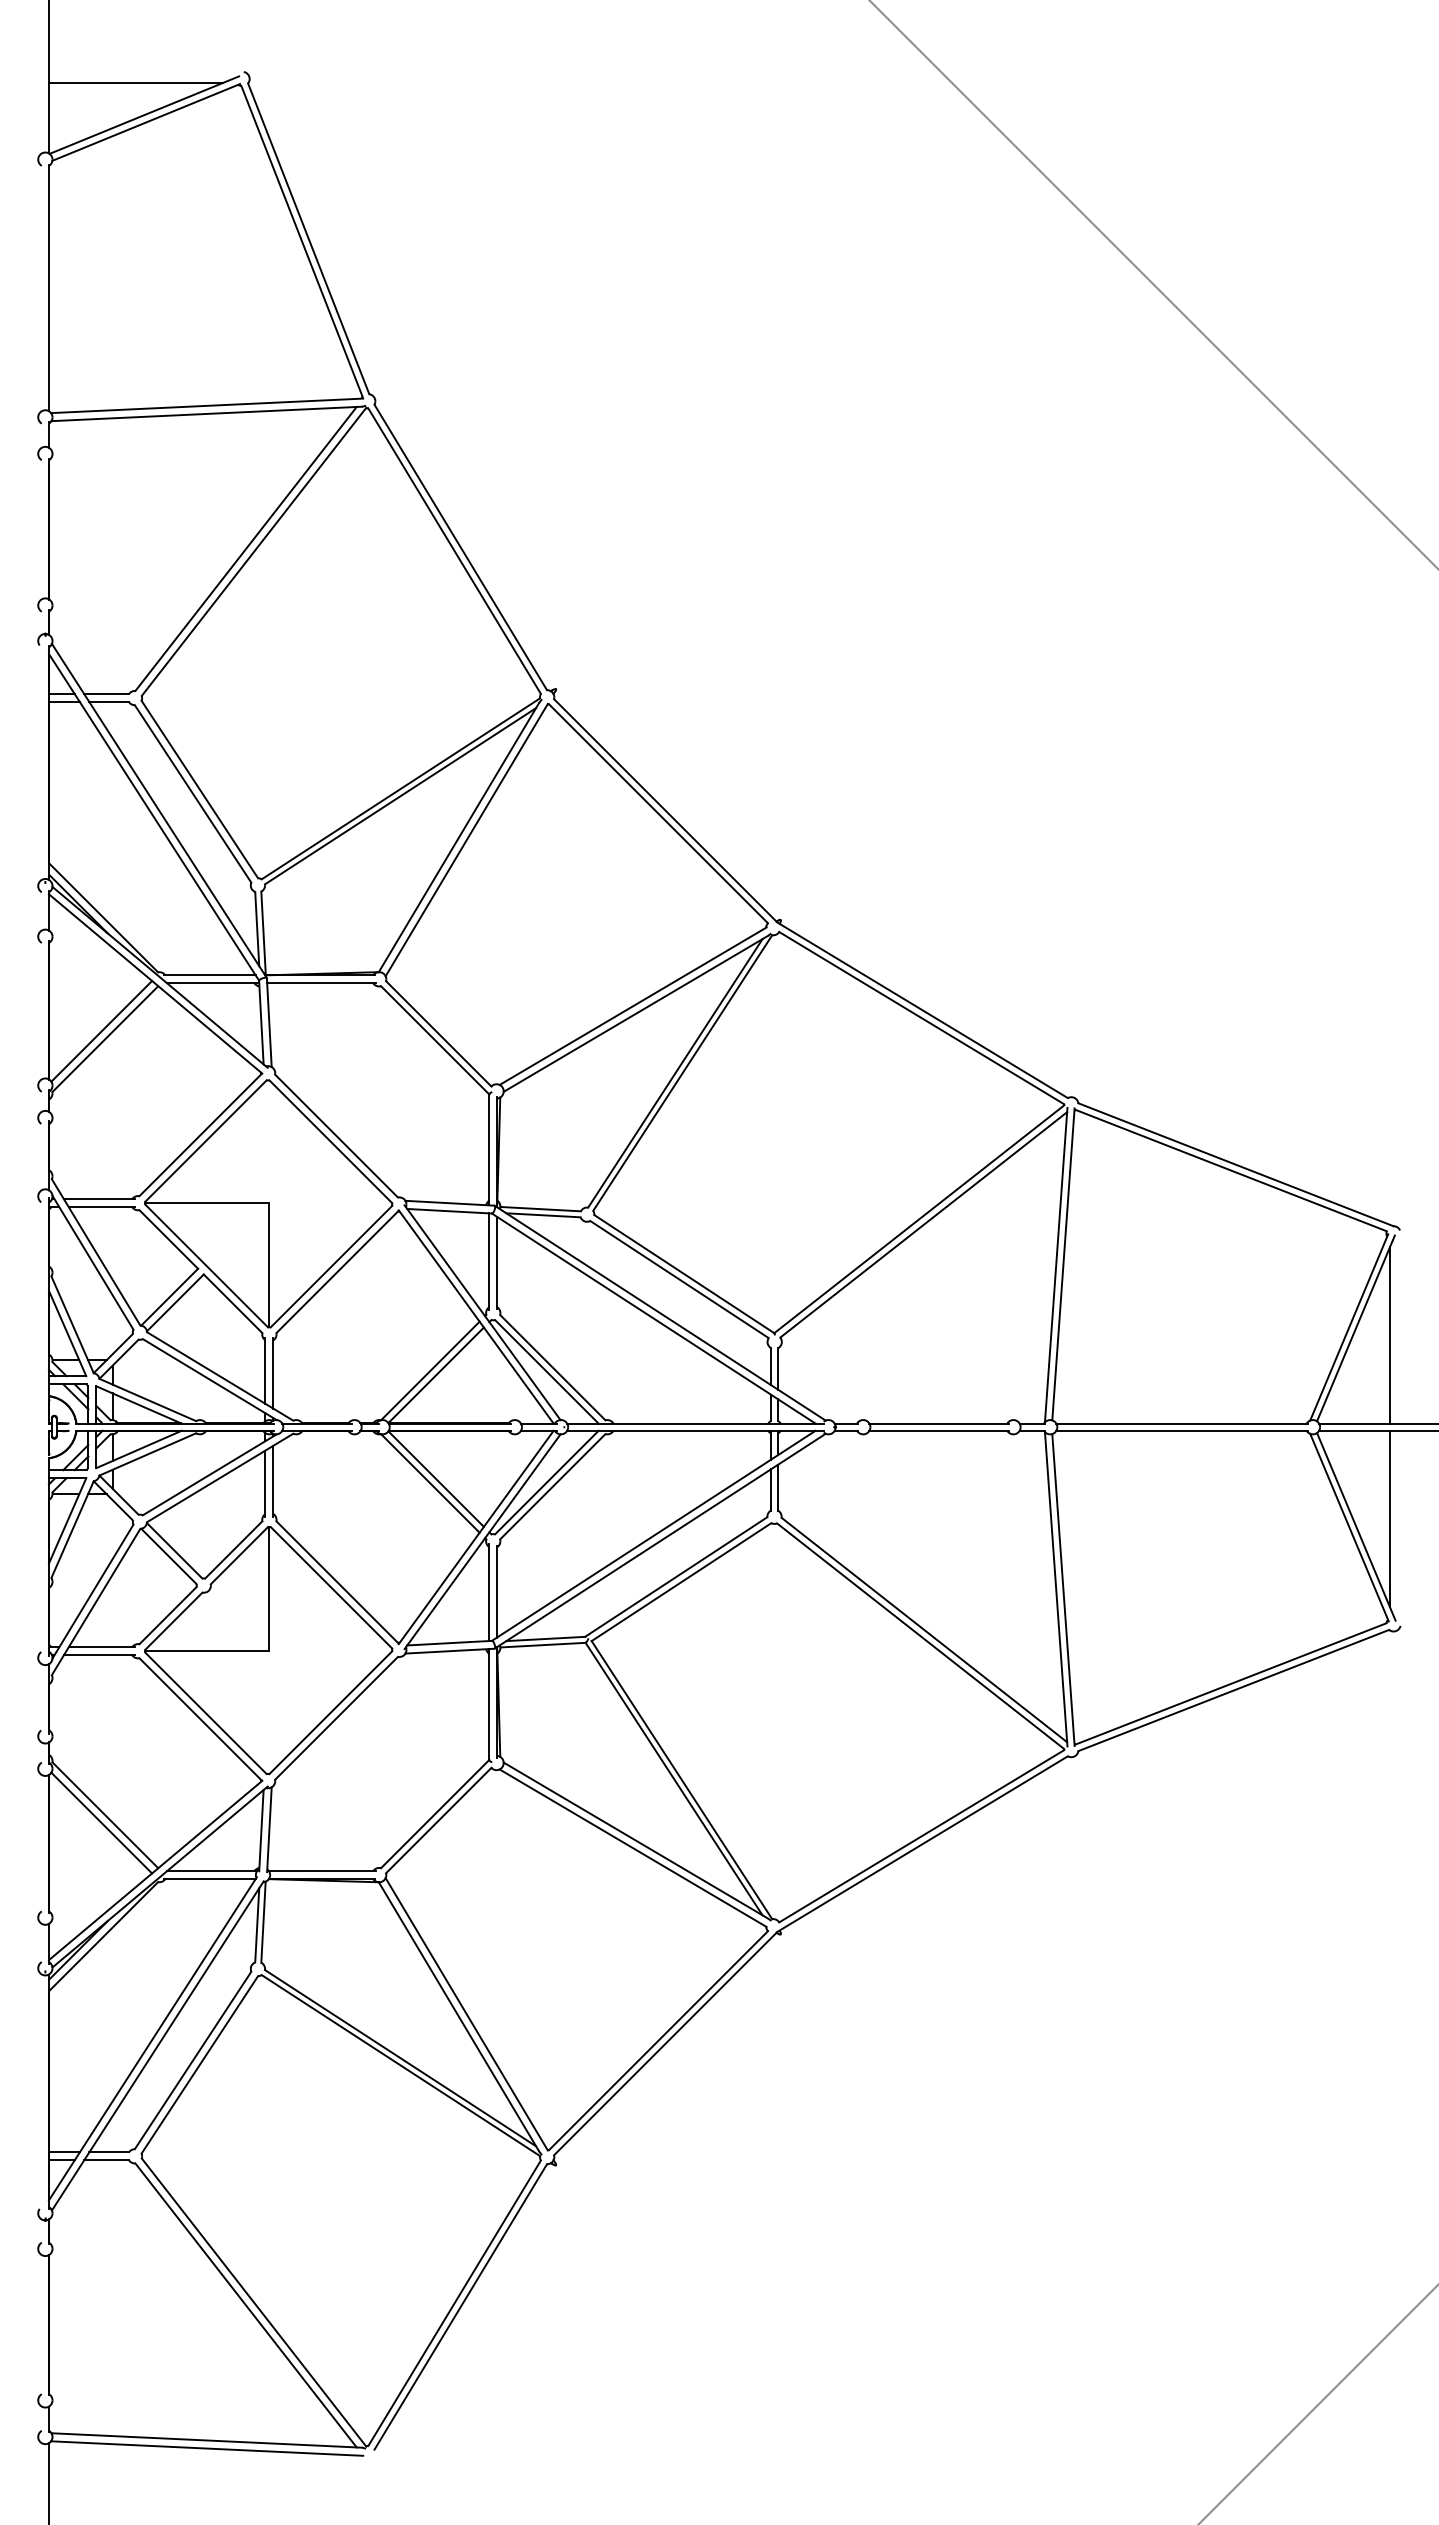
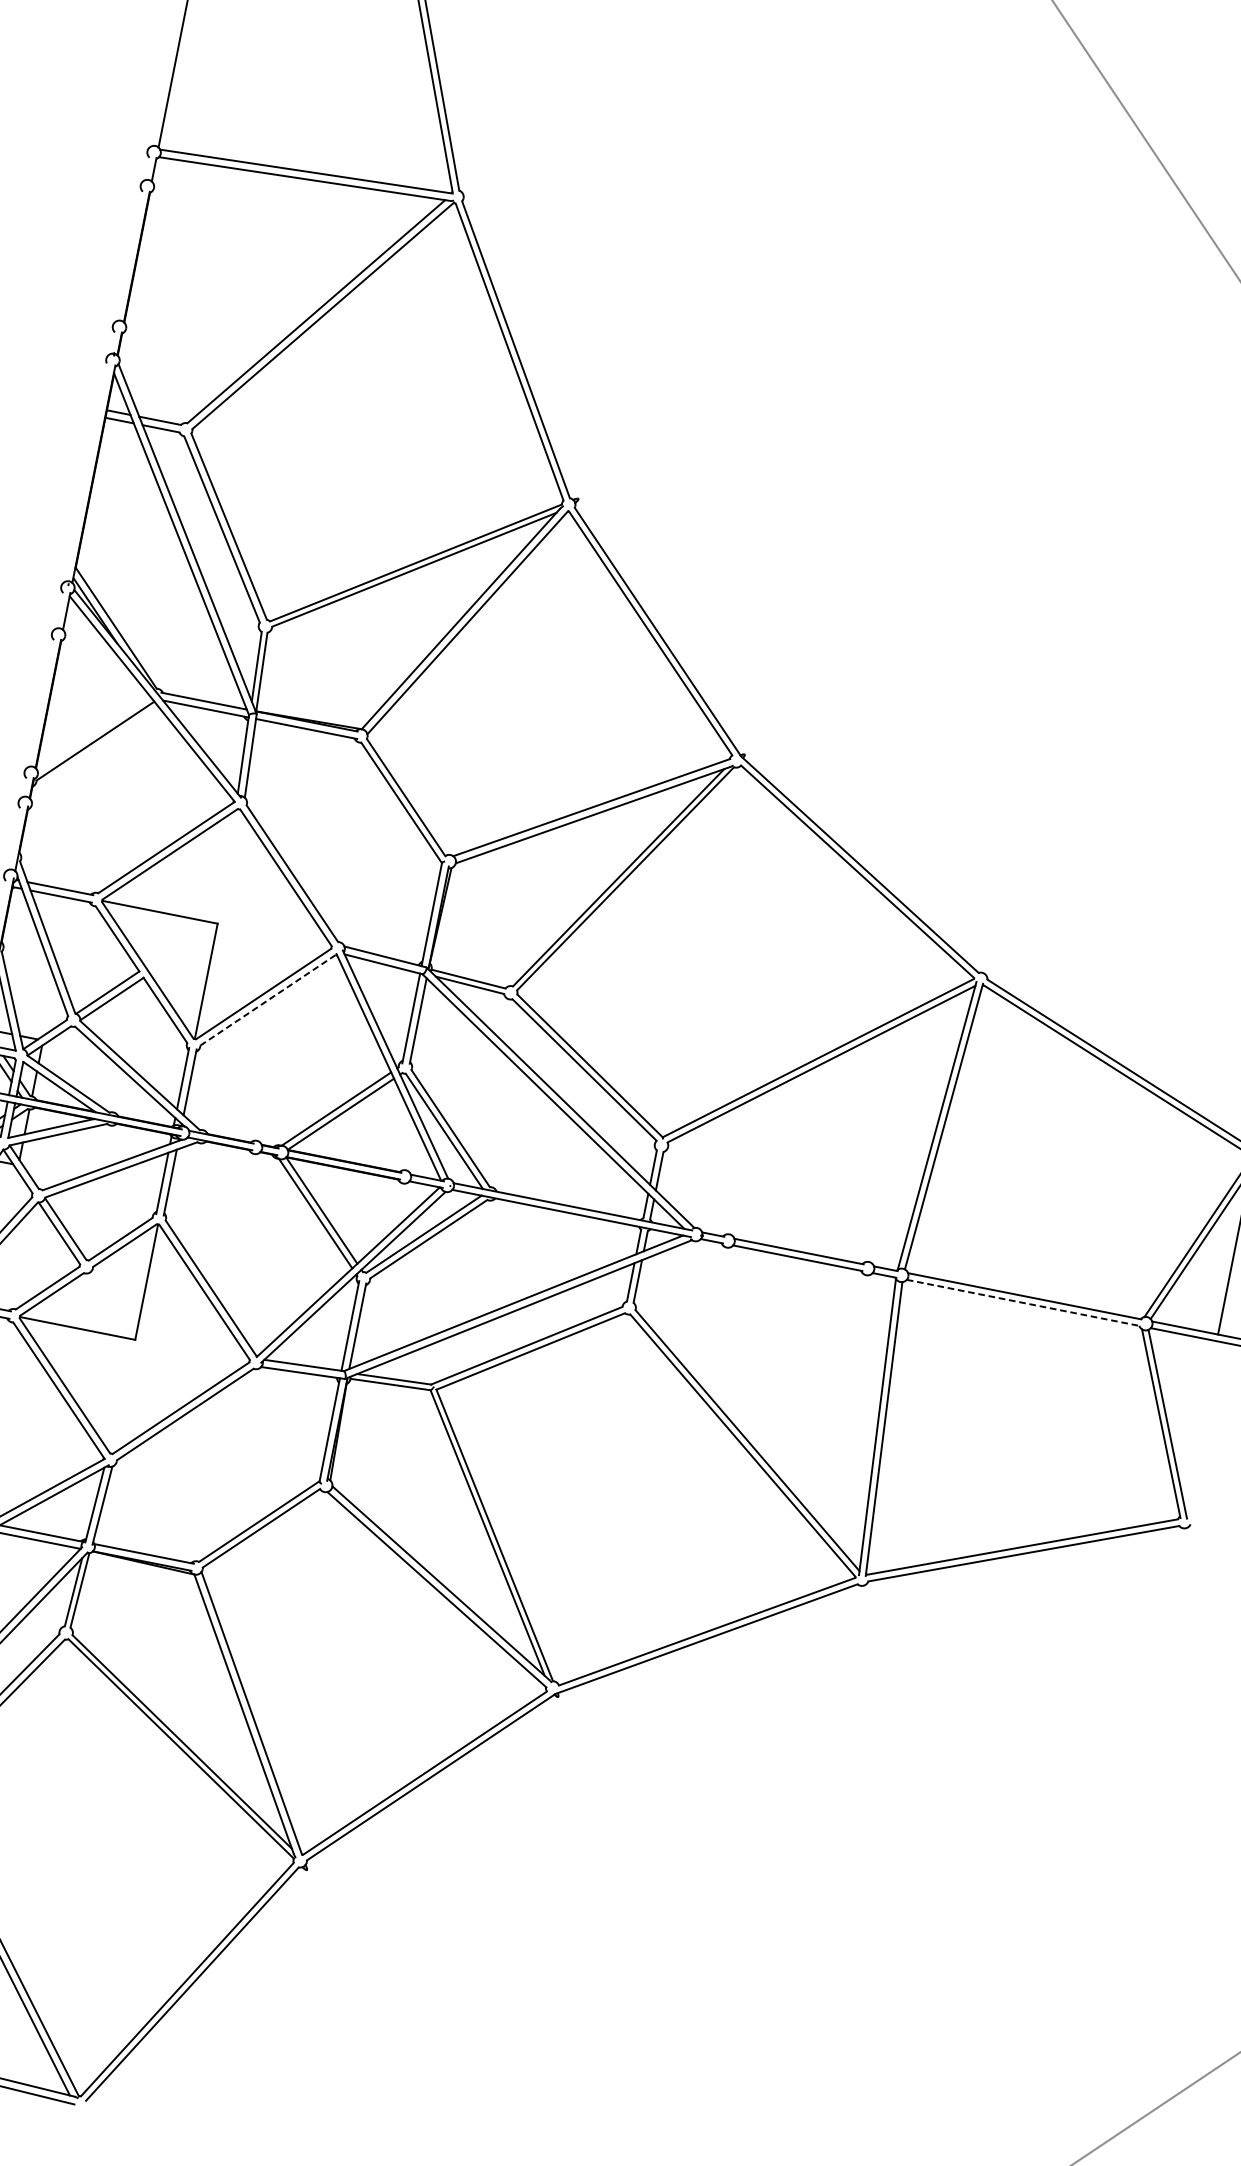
line: (101, 1030) -> (93, 732), removed
line: (337, 1272) -> (268, 1000), solid -> dashed
line: (1182, 1430) -> (1024, 1302), solid -> dashed
line: (1390, 1518) -> (1201, 1422), removed

